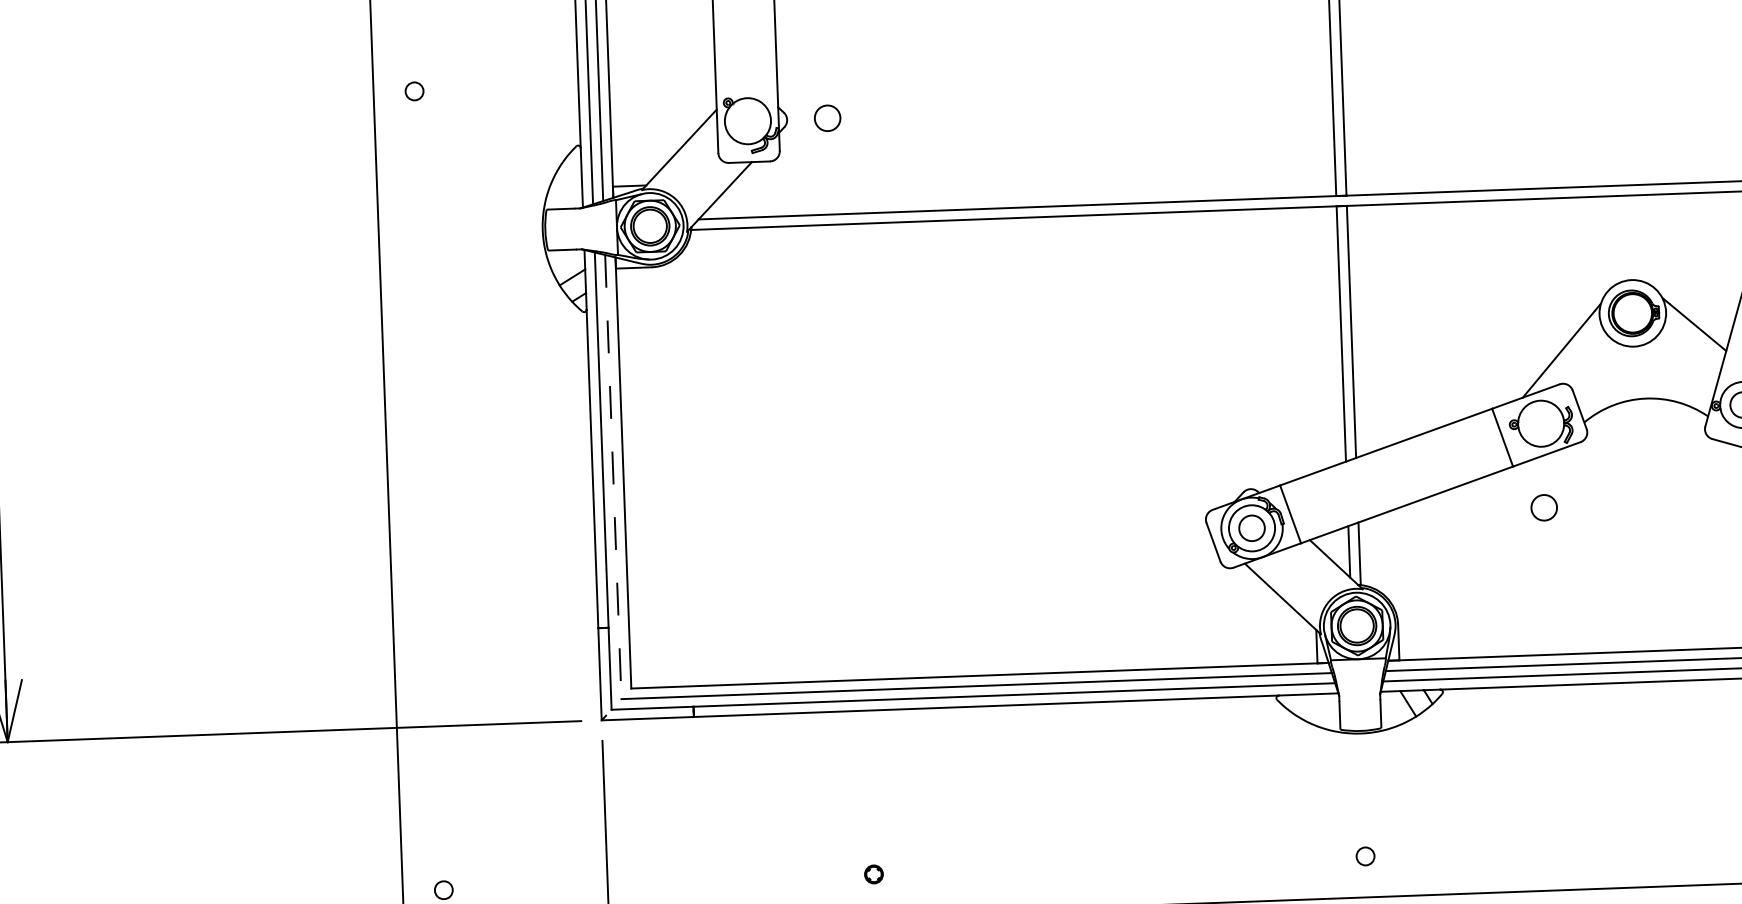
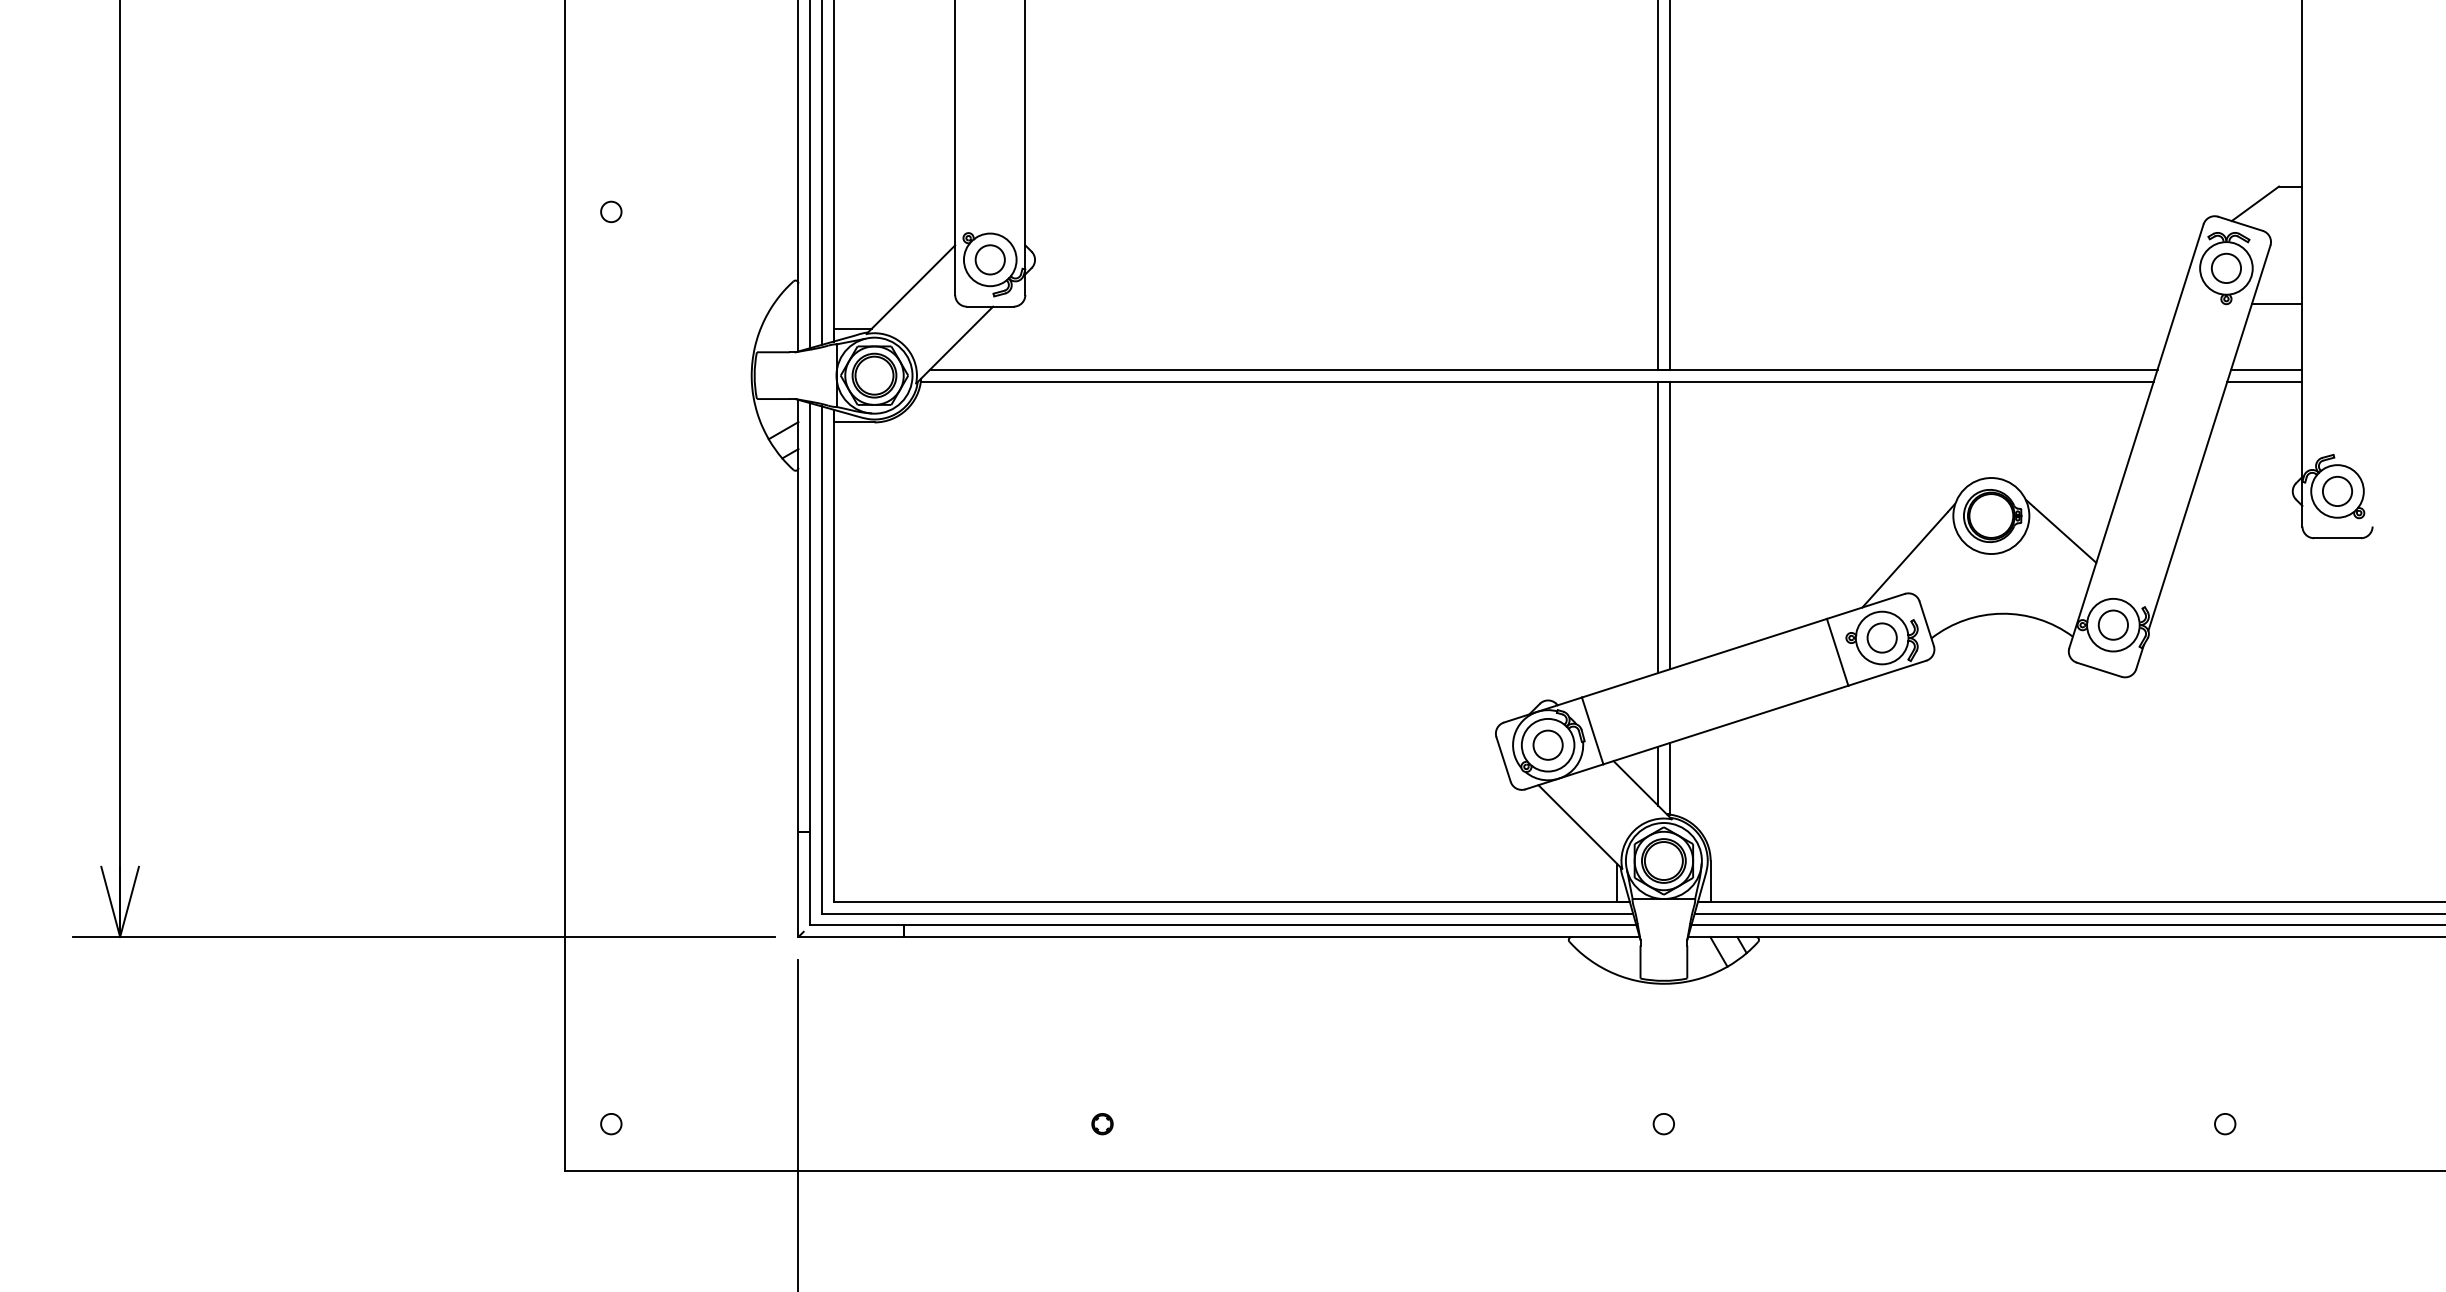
circle: (826, 117) -> (989, 259), moved
line: (613, 477) -> (821, 660), dashed -> solid
circle: (1543, 507) -> (1881, 637), moved

